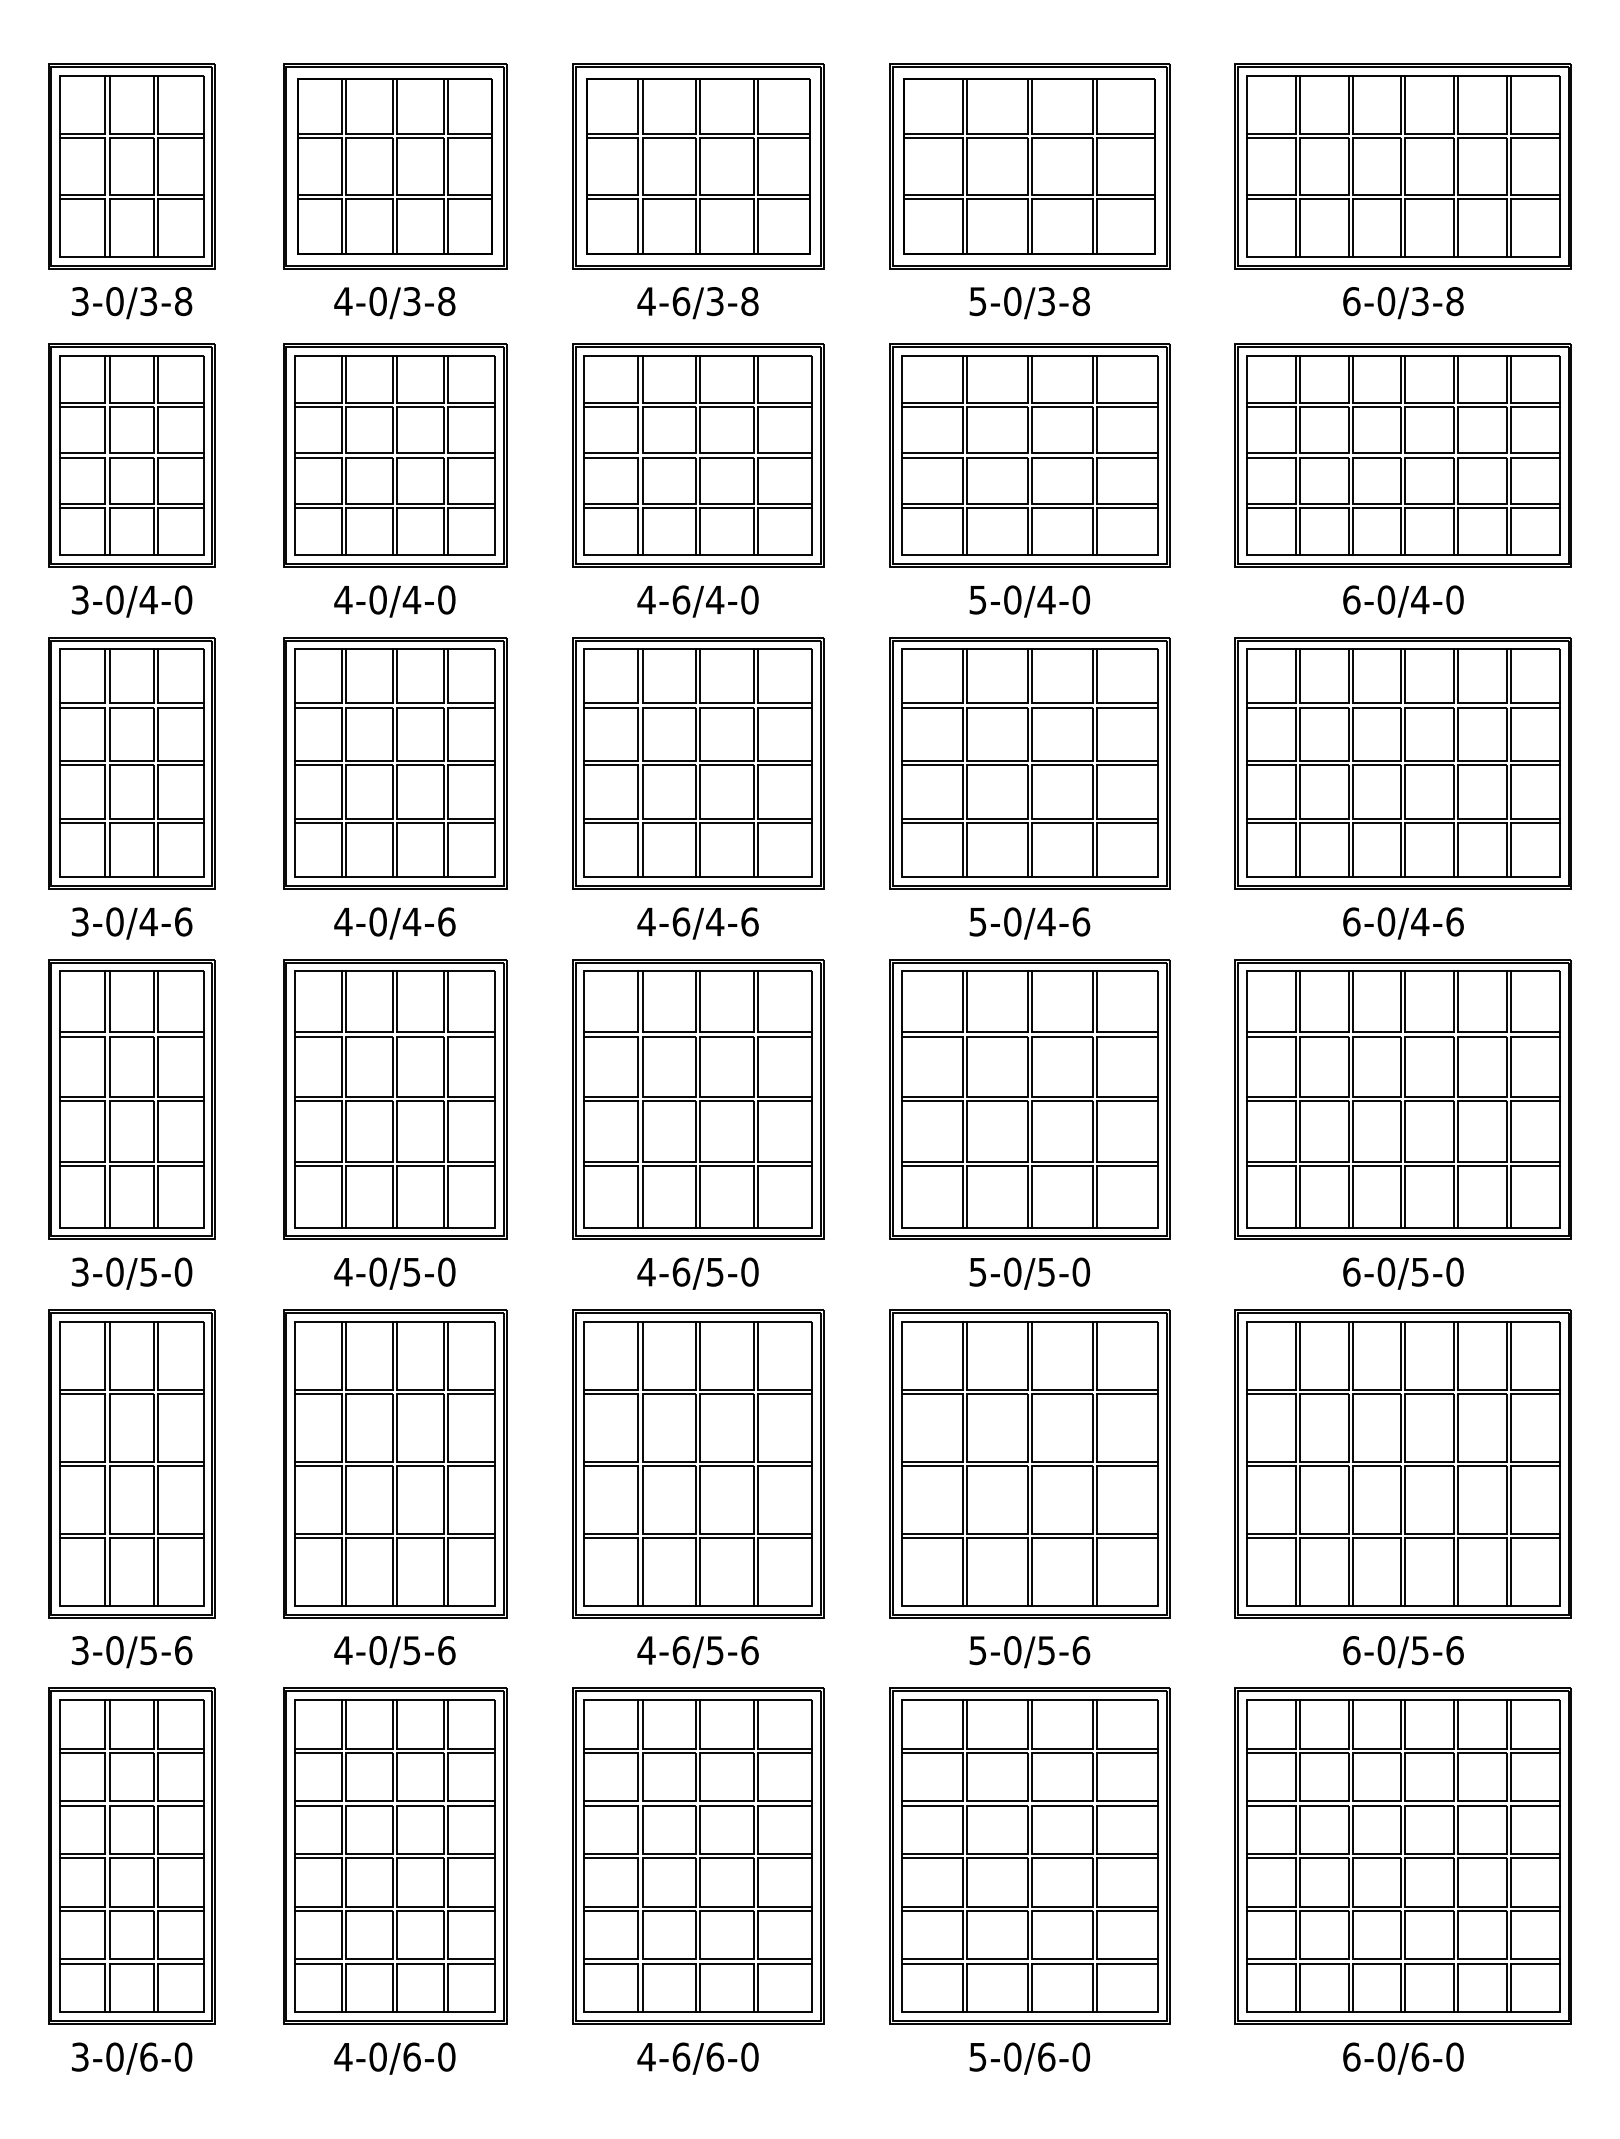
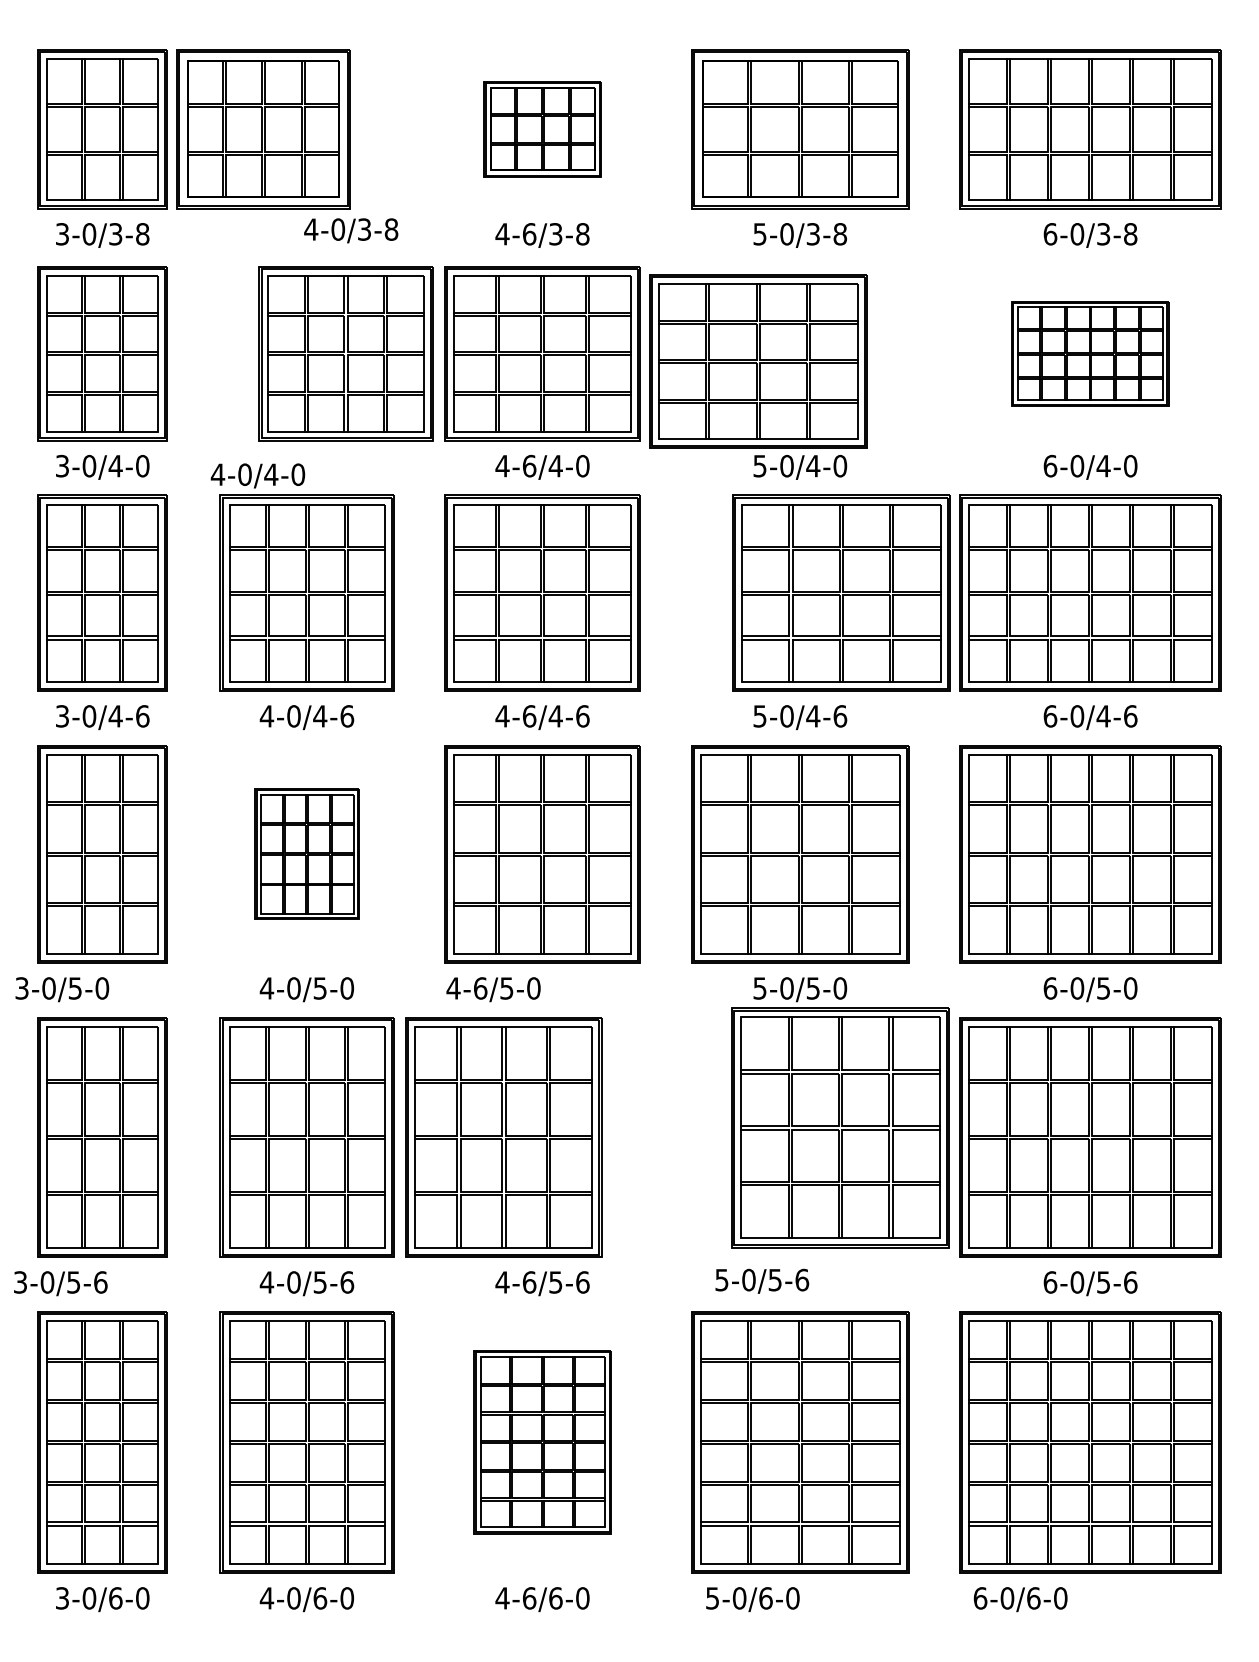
part: (395, 166) -> (263, 129), moved
part: (698, 166) -> (542, 129), size x0.6
text: (394, 303) -> (350, 231), moved
part: (395, 455) -> (346, 353), moved
part: (1029, 455) -> (758, 361), moved
part: (1402, 455) -> (1089, 353), size x0.6
text: (394, 601) -> (257, 475), moved
part: (1029, 763) -> (841, 593), moved
part: (395, 1099) -> (307, 854), size x0.6
text: (132, 1273) -> (62, 989), moved
text: (697, 1273) -> (493, 989), moved
part: (698, 1463) -> (504, 1137), moved
part: (1029, 1463) -> (840, 1127), moved
text: (132, 1652) -> (61, 1283), moved
text: (1029, 1652) -> (761, 1281), moved
part: (698, 1855) -> (542, 1441), size x0.7
text: (1029, 2058) -> (752, 1599), moved
text: (1403, 2058) -> (1020, 1599), moved

